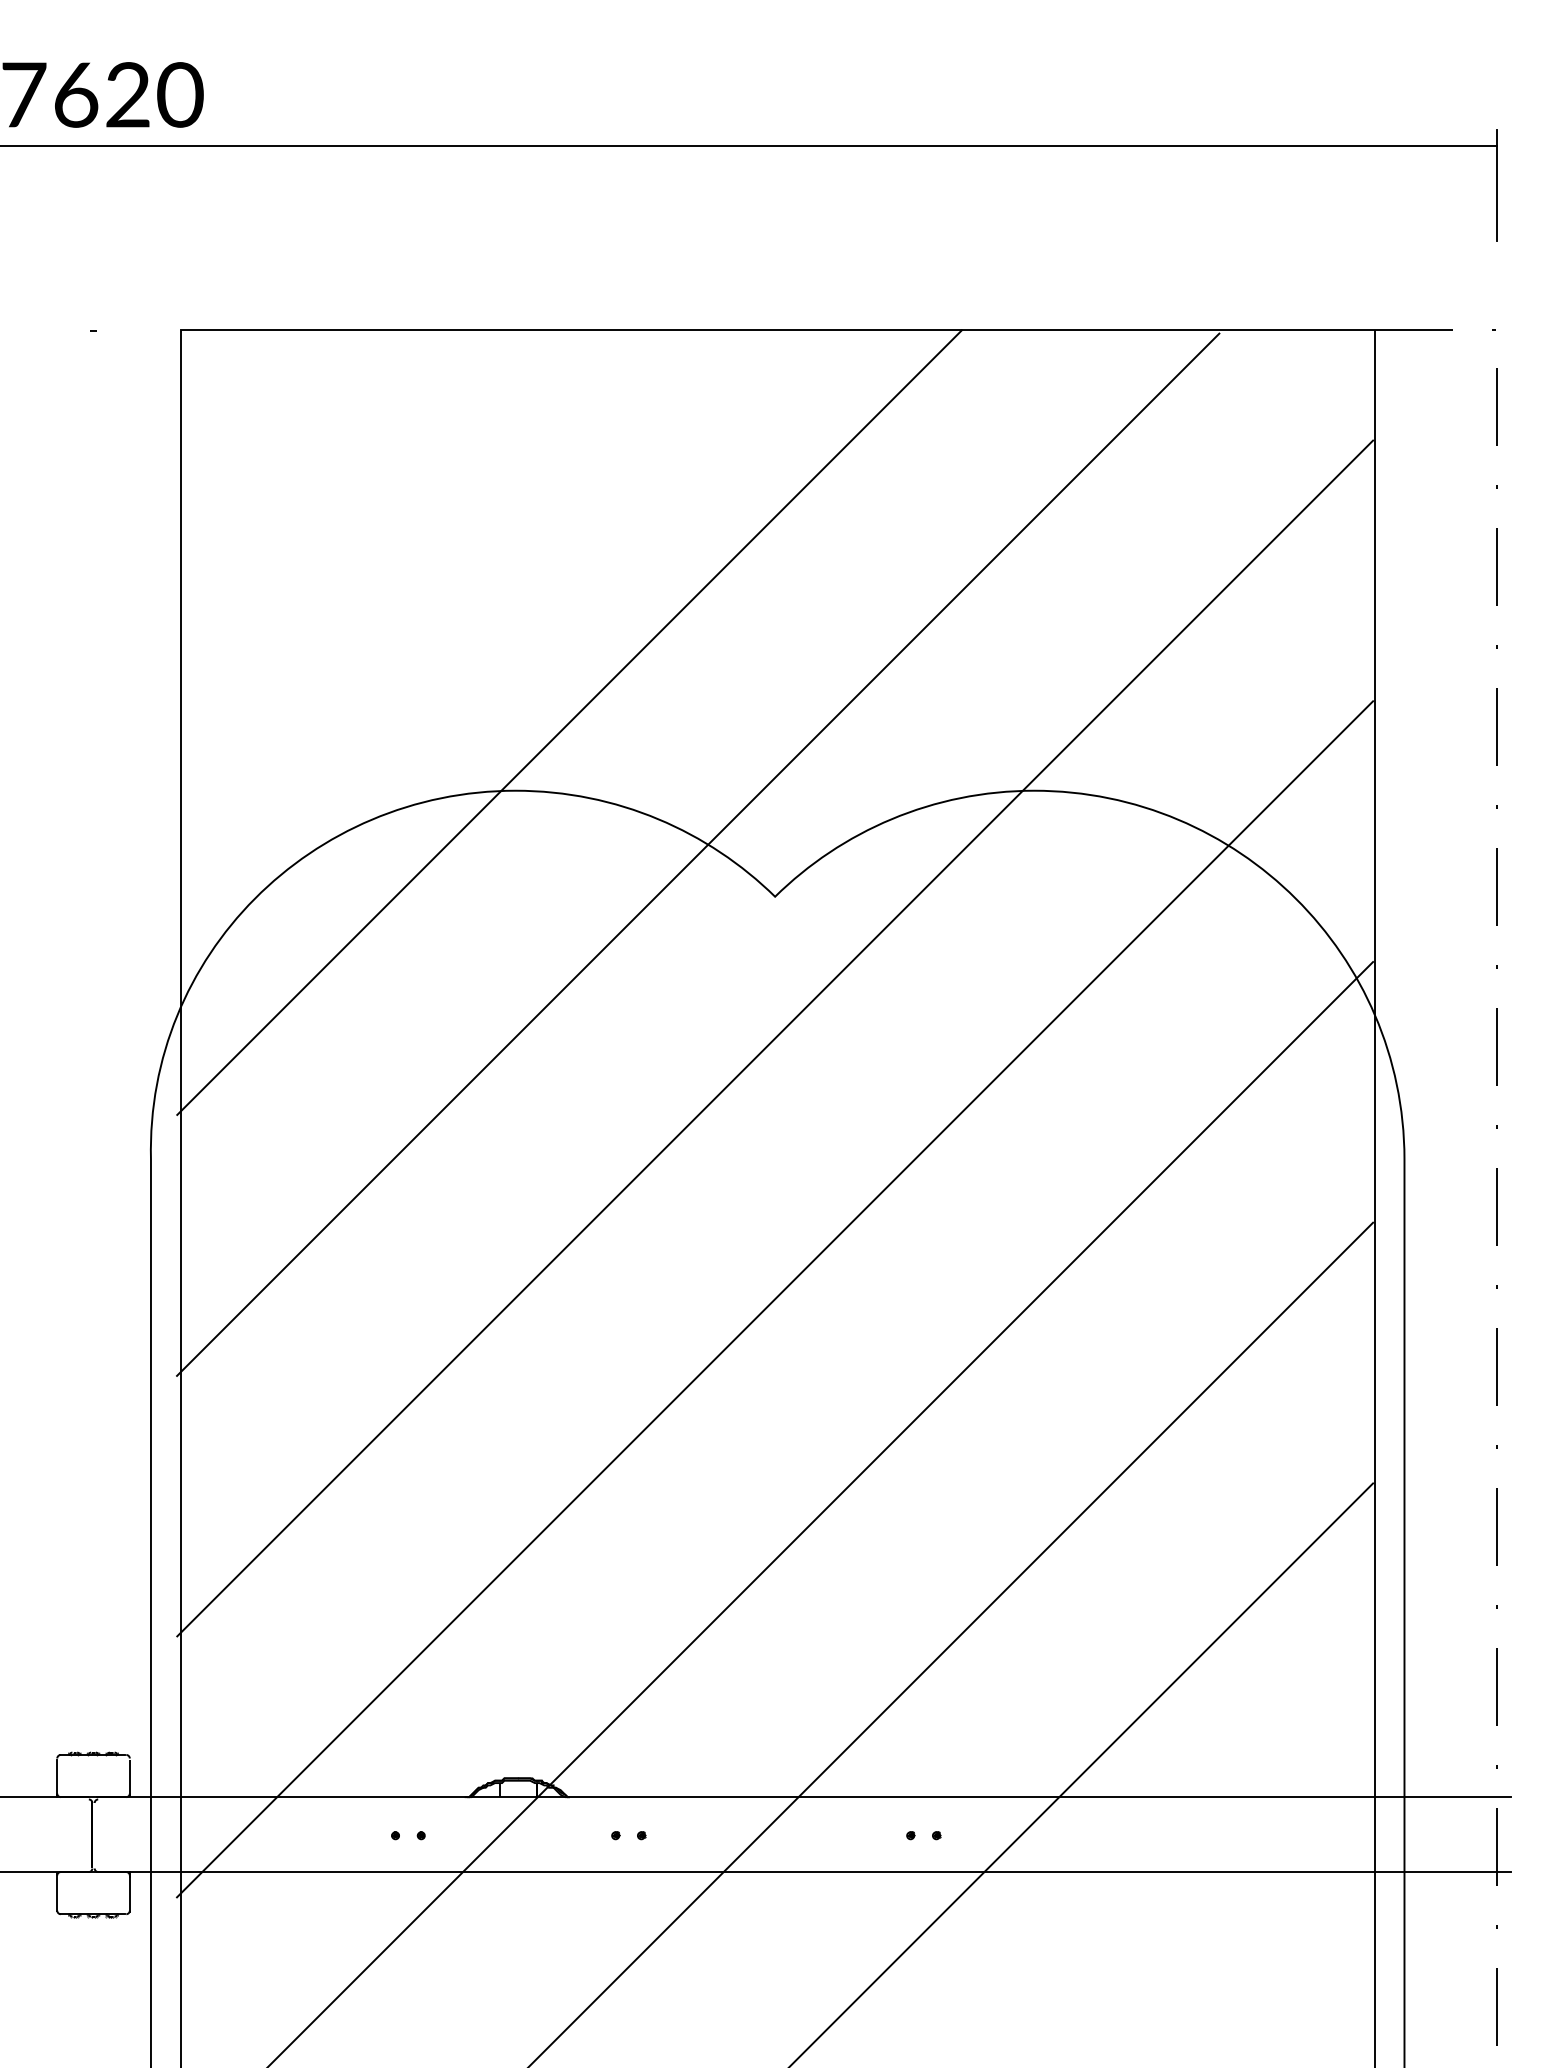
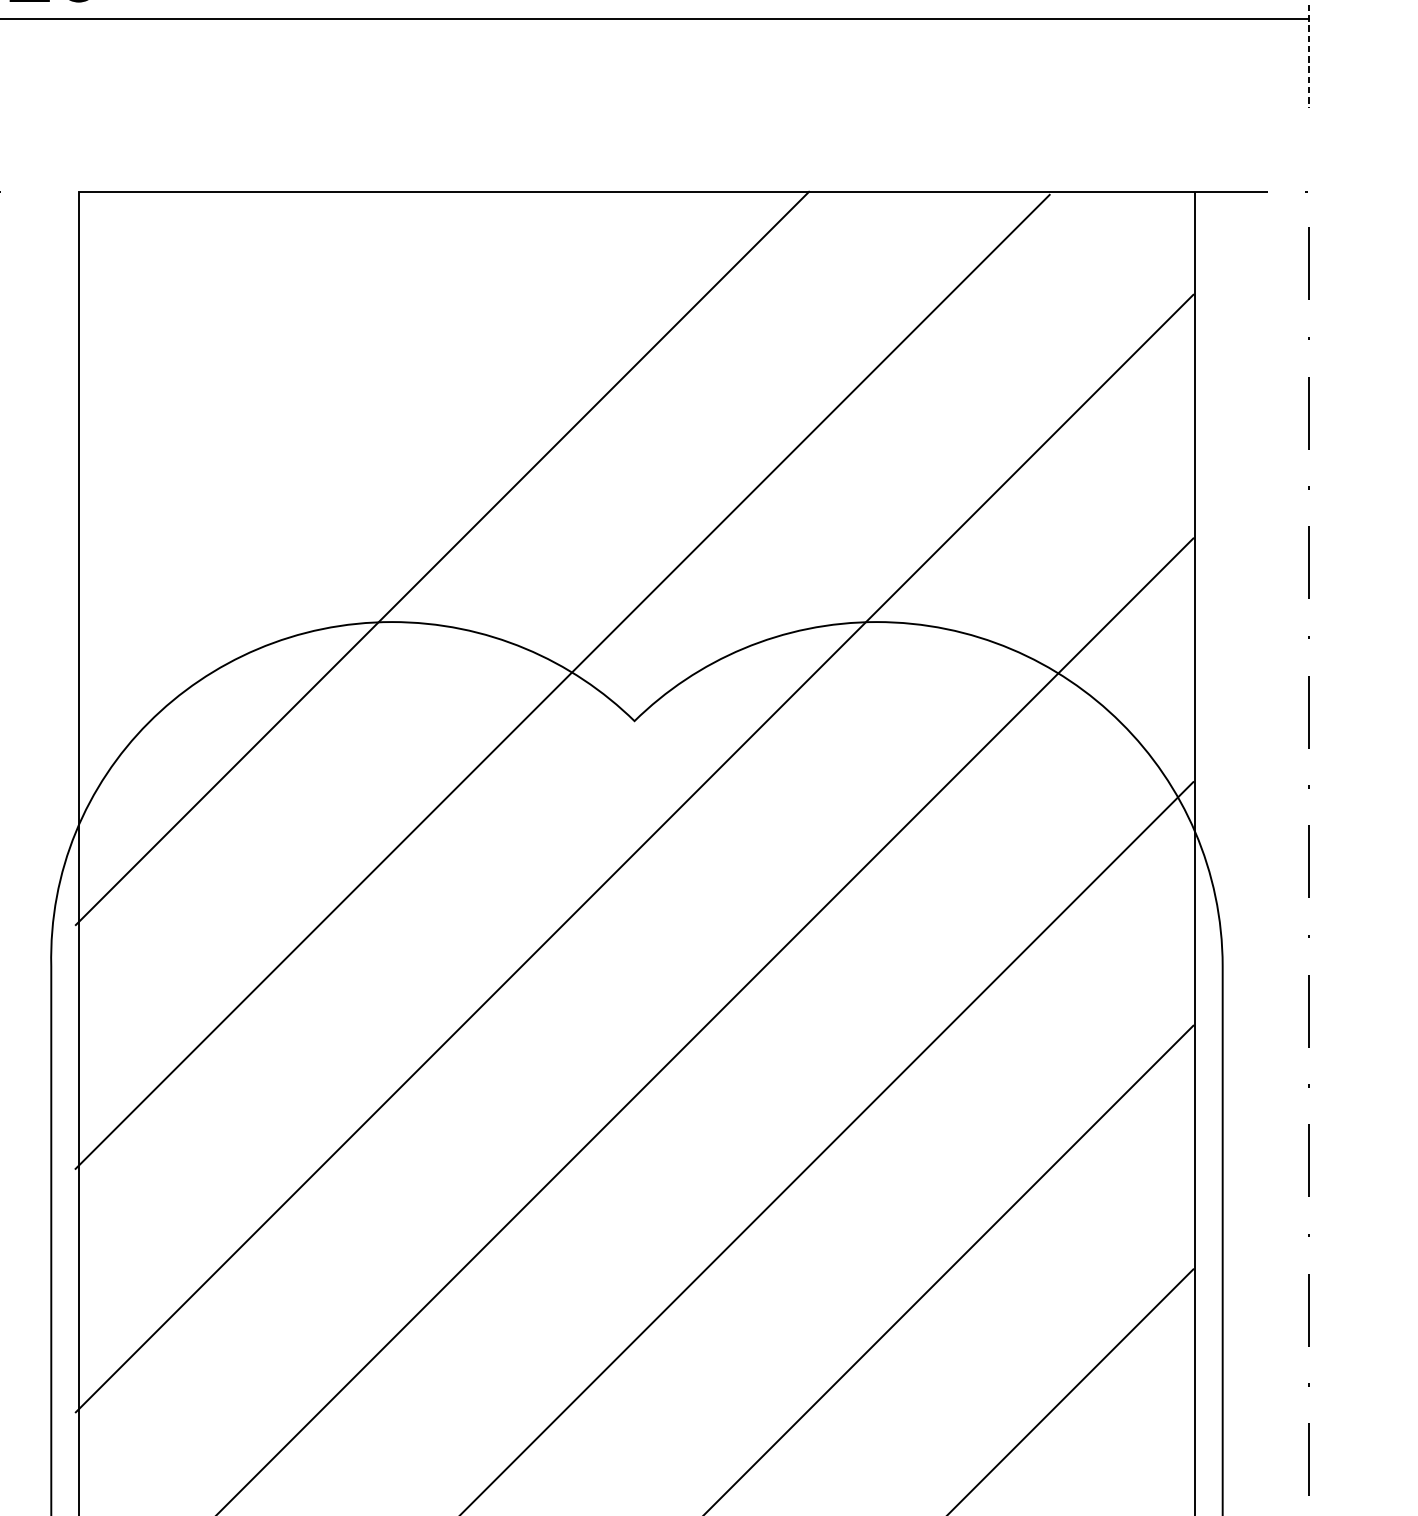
line: (1497, 185) -> (1309, 56), solid -> dashed

